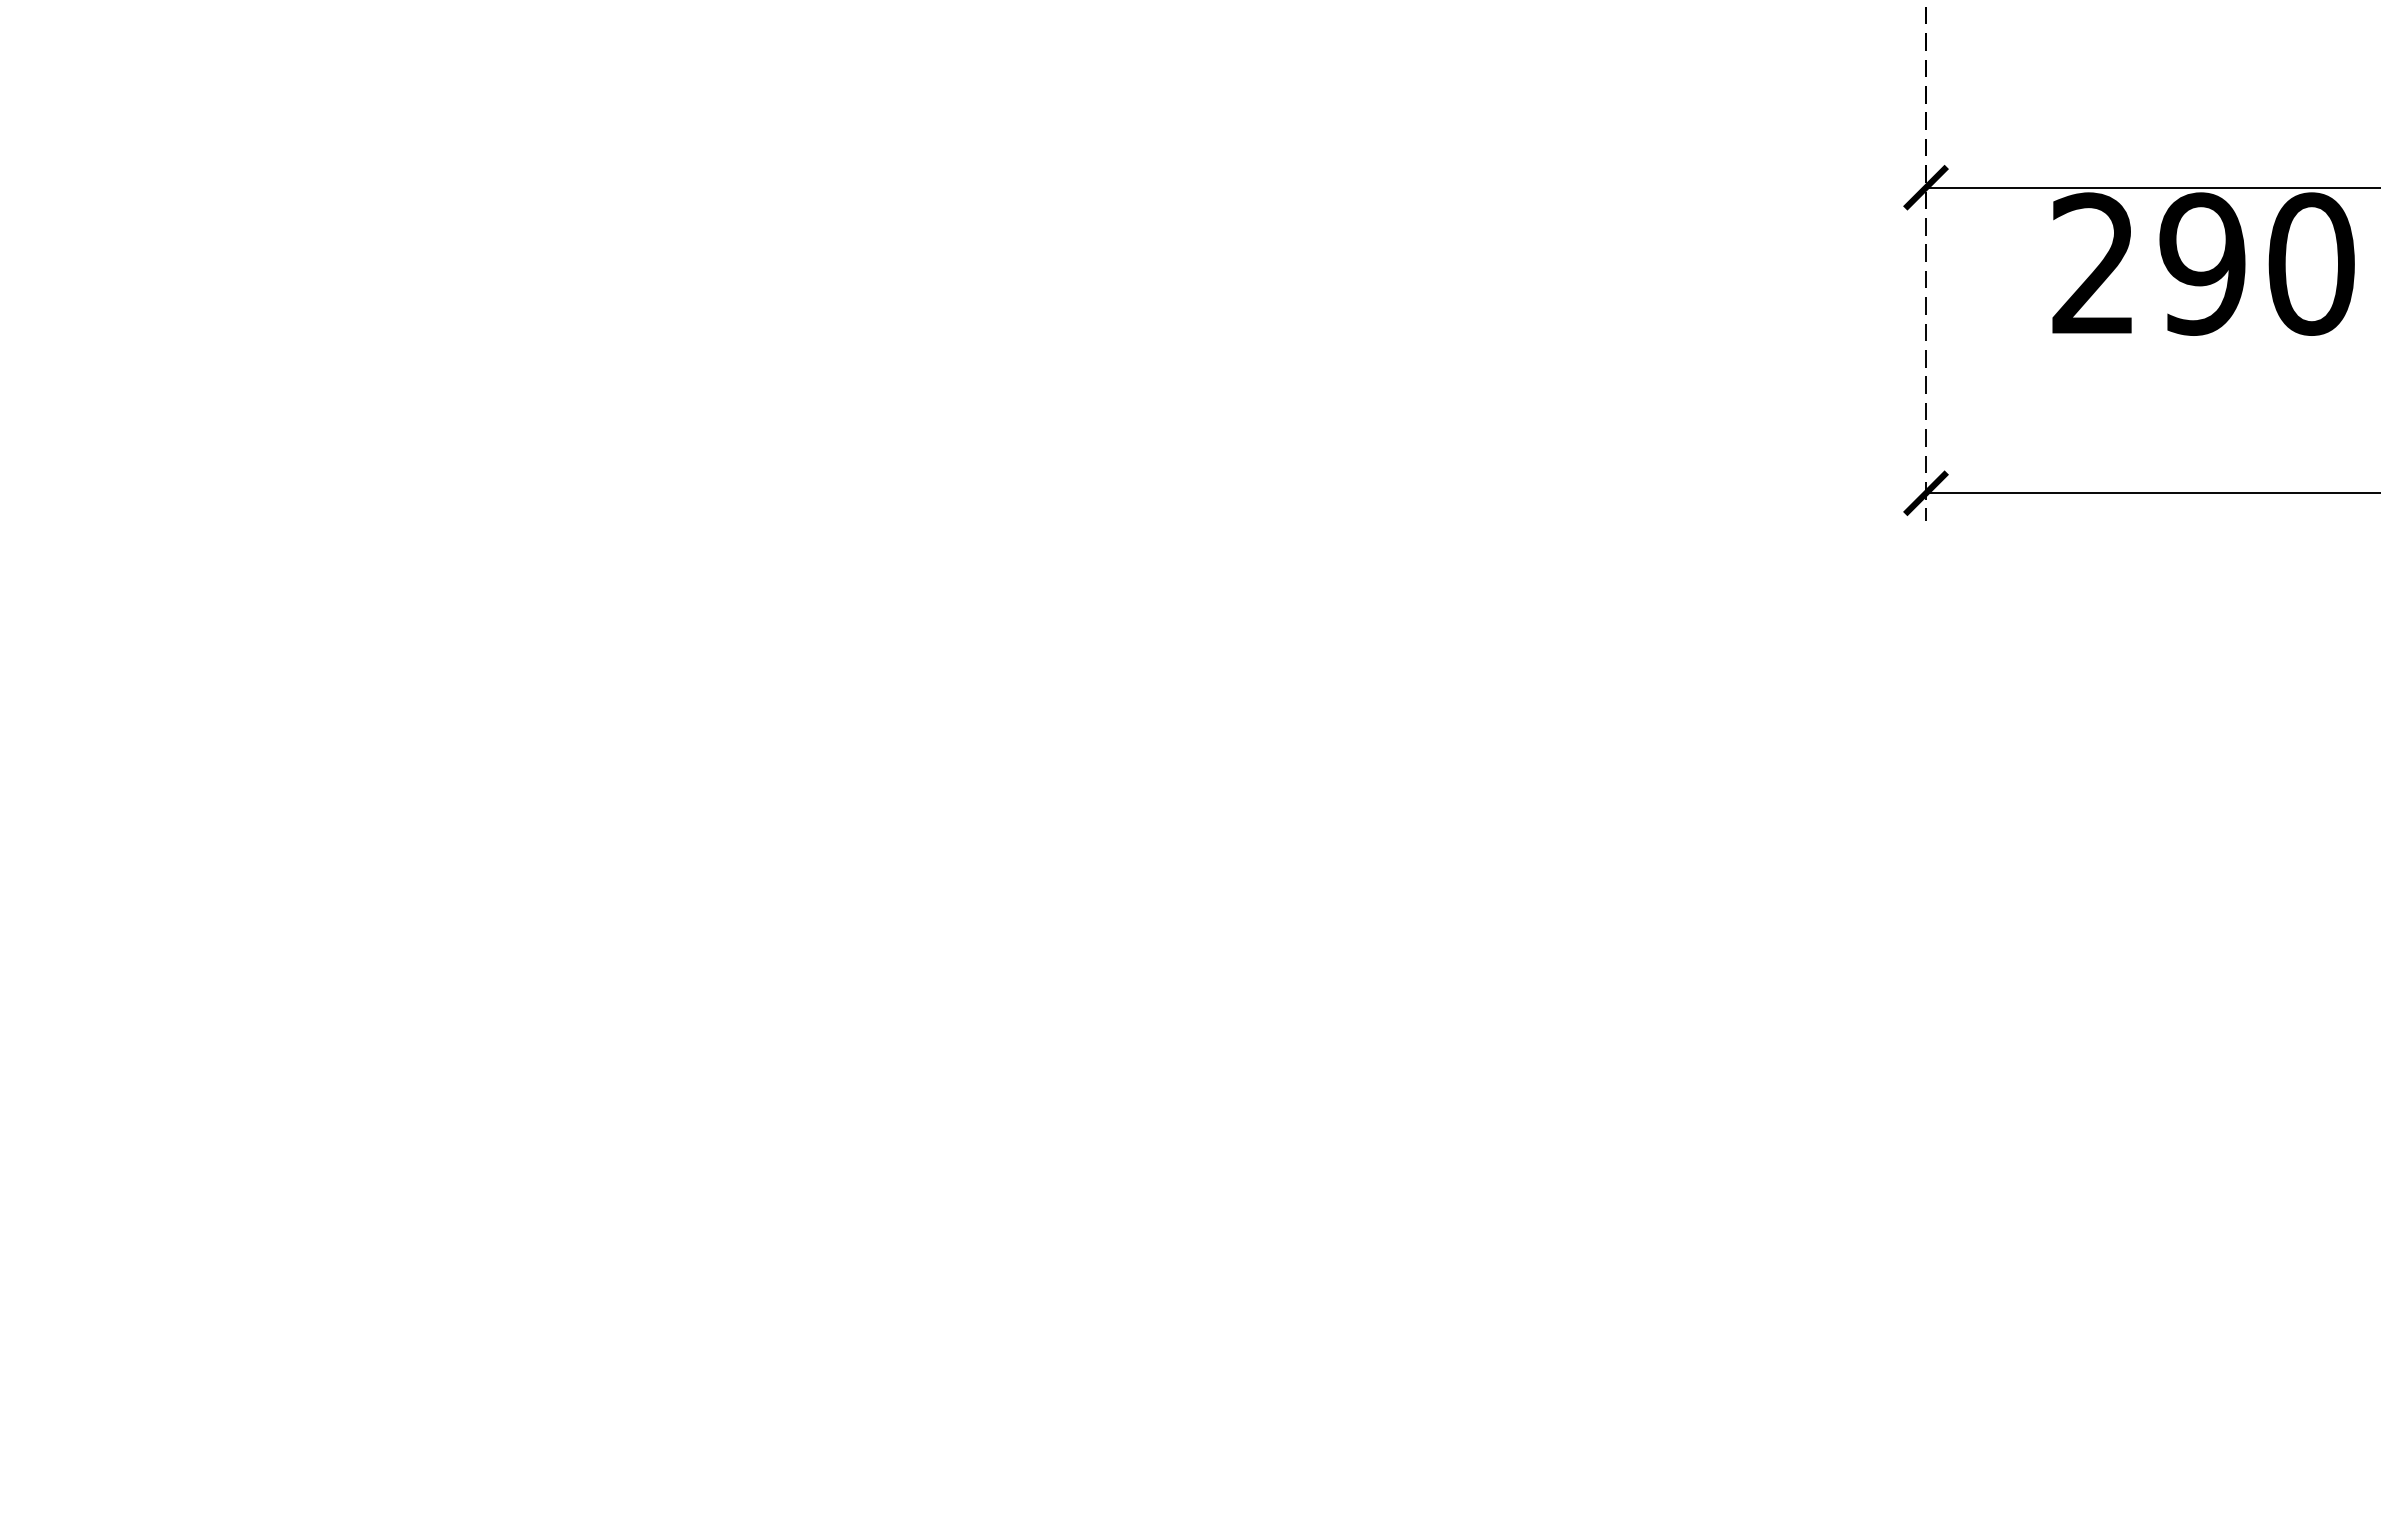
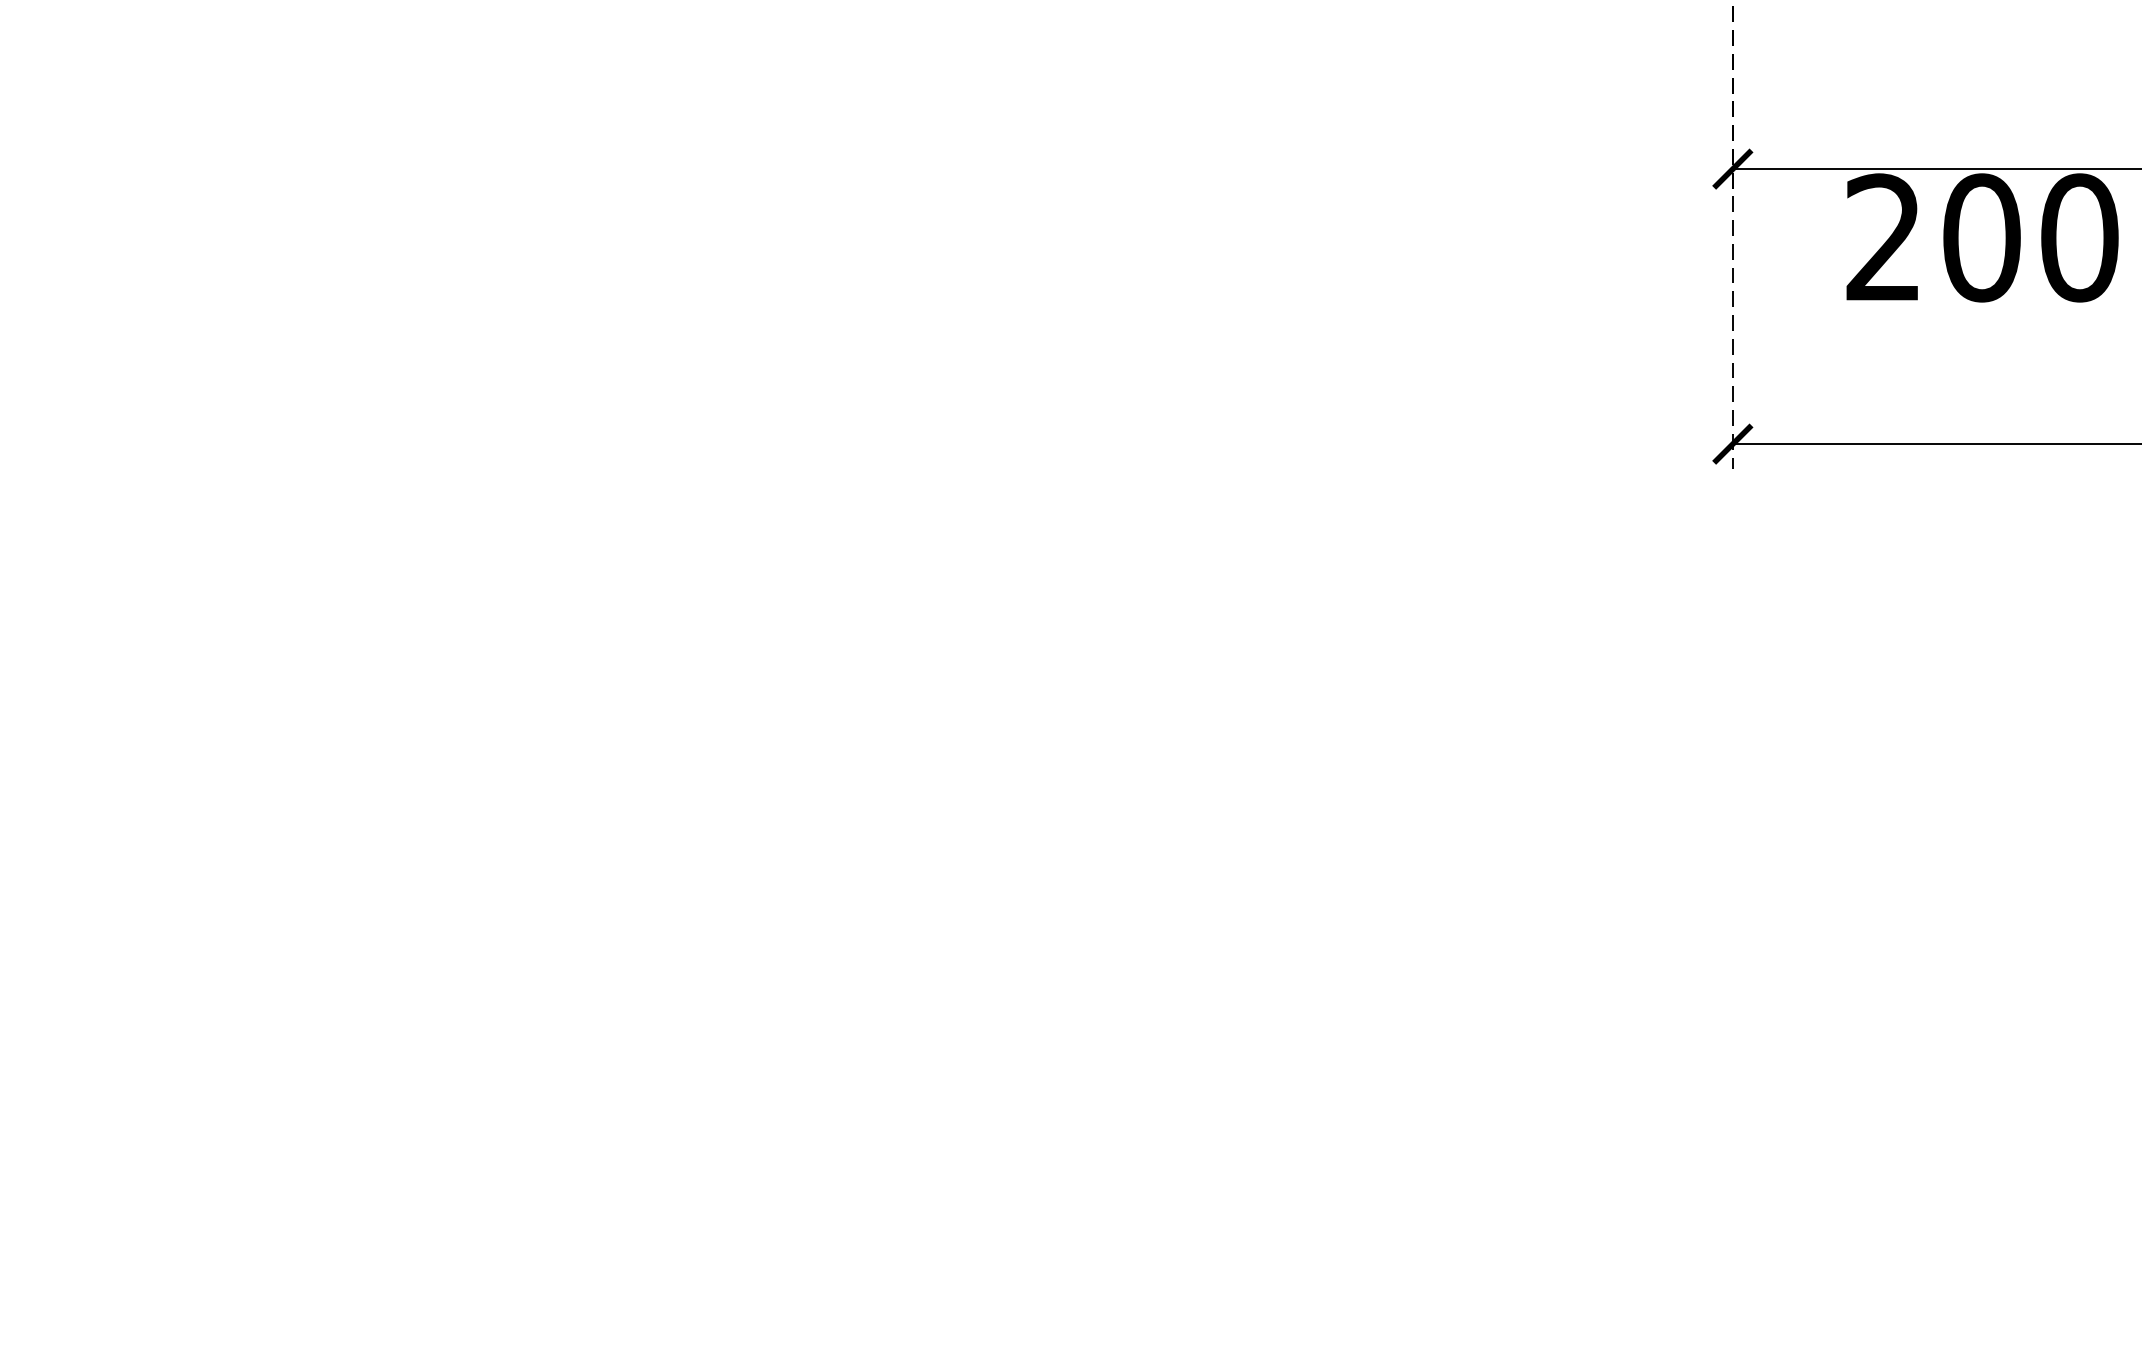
text: (2202, 263) -> (1981, 237), 290 -> 200

